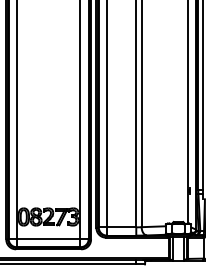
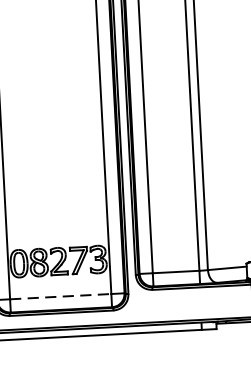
line: (48, 238) -> (60, 295), solid -> dashed

